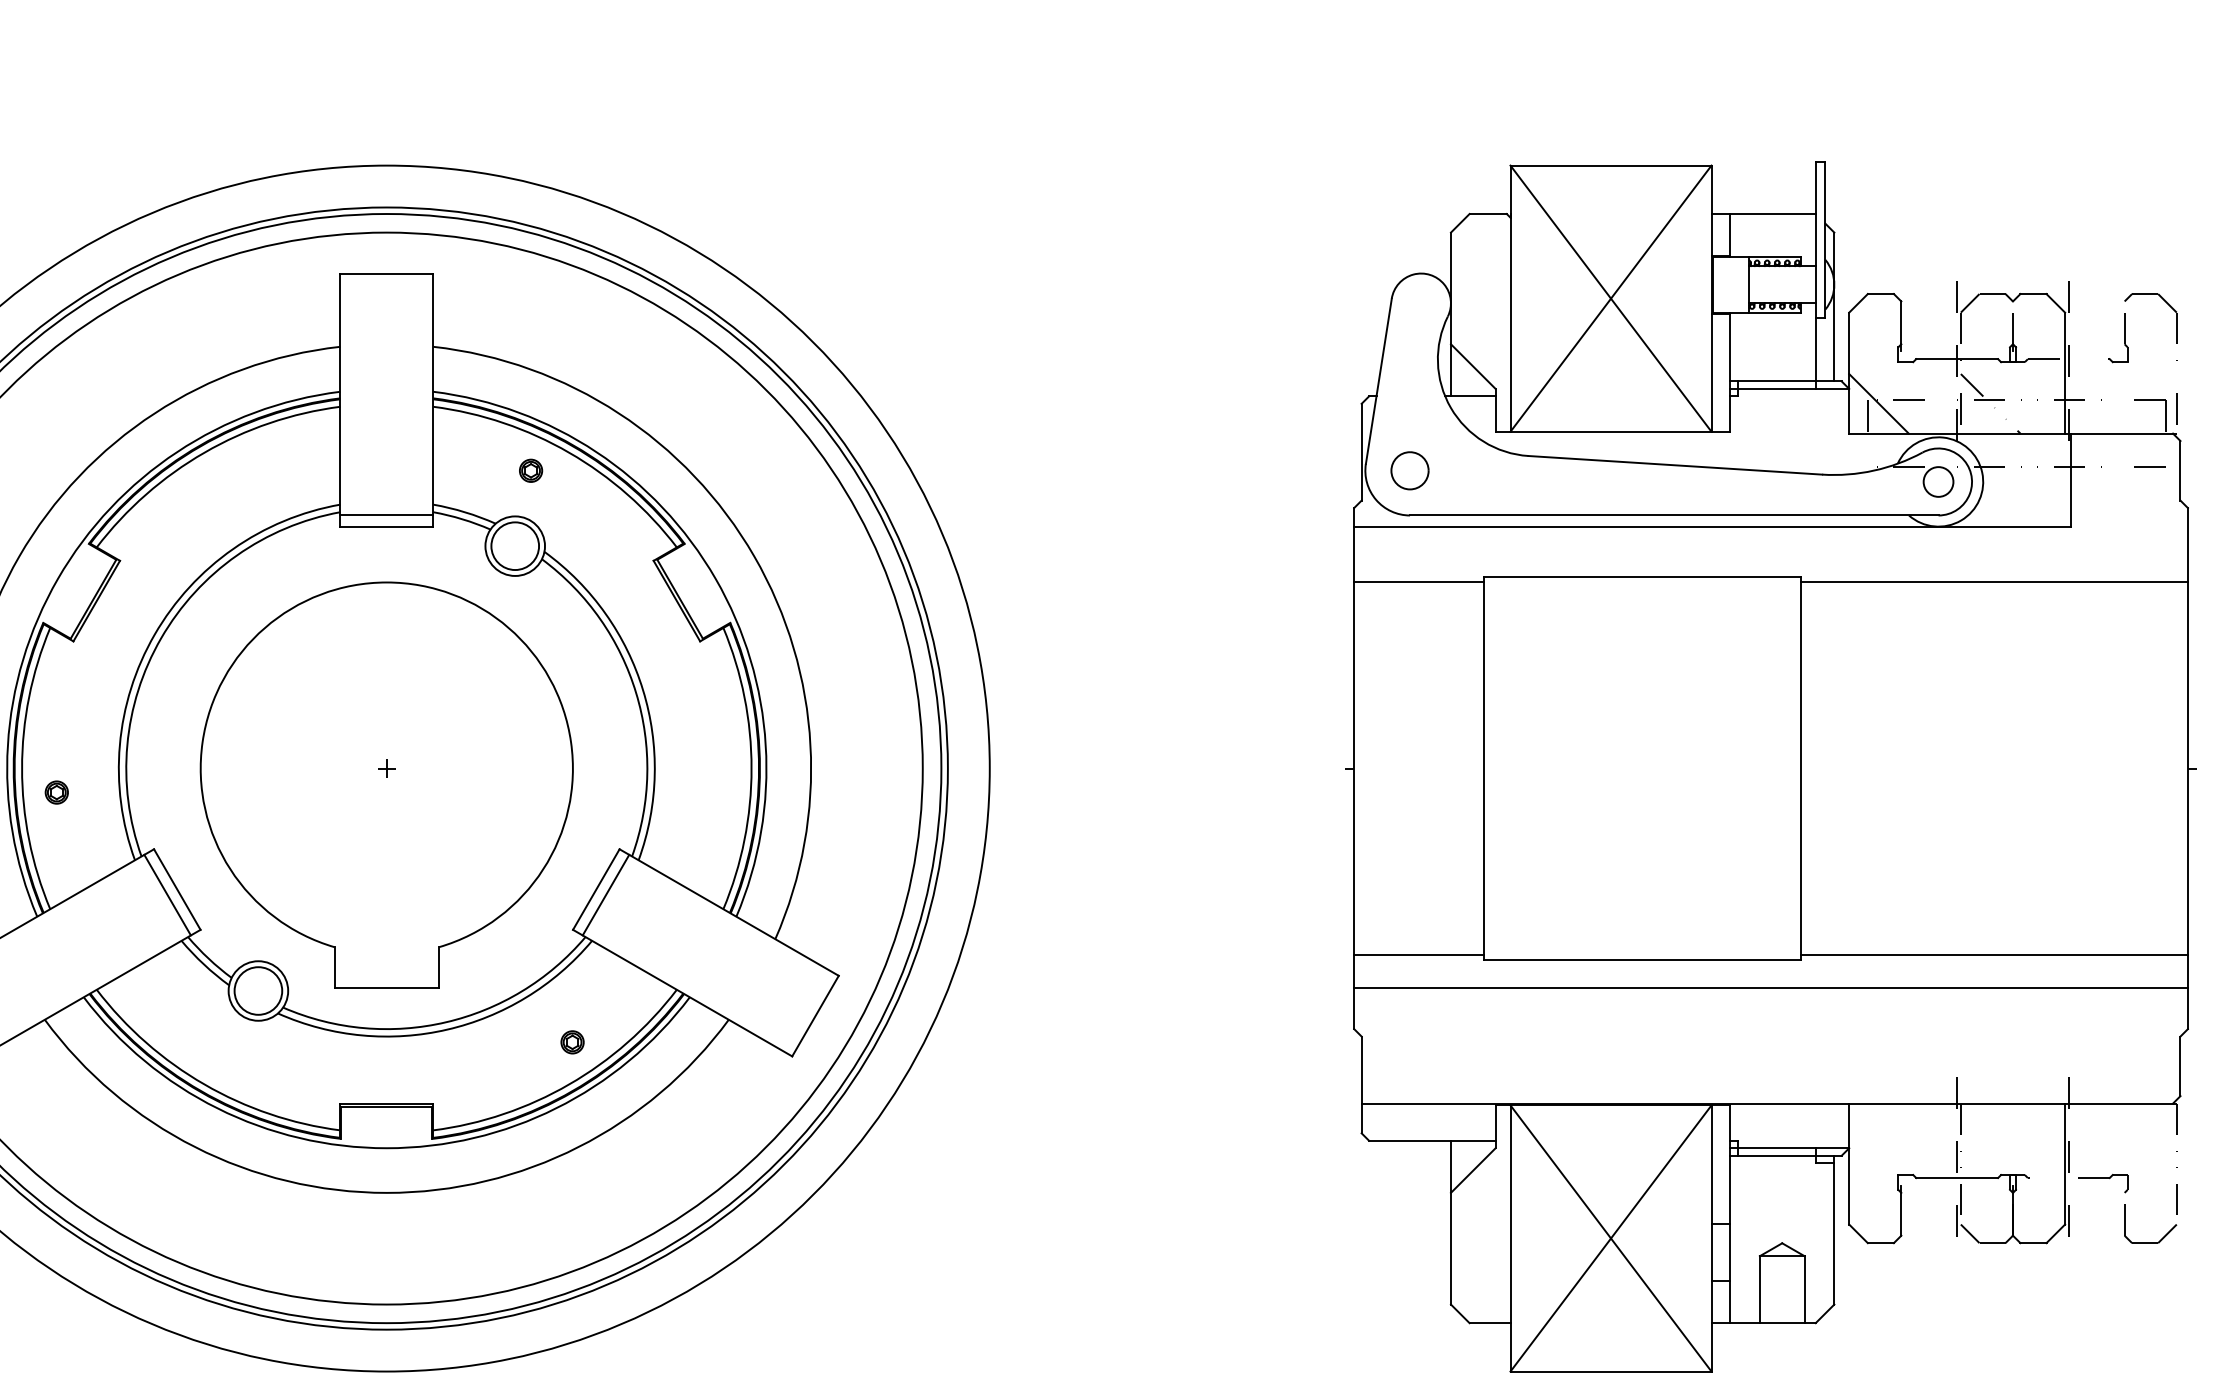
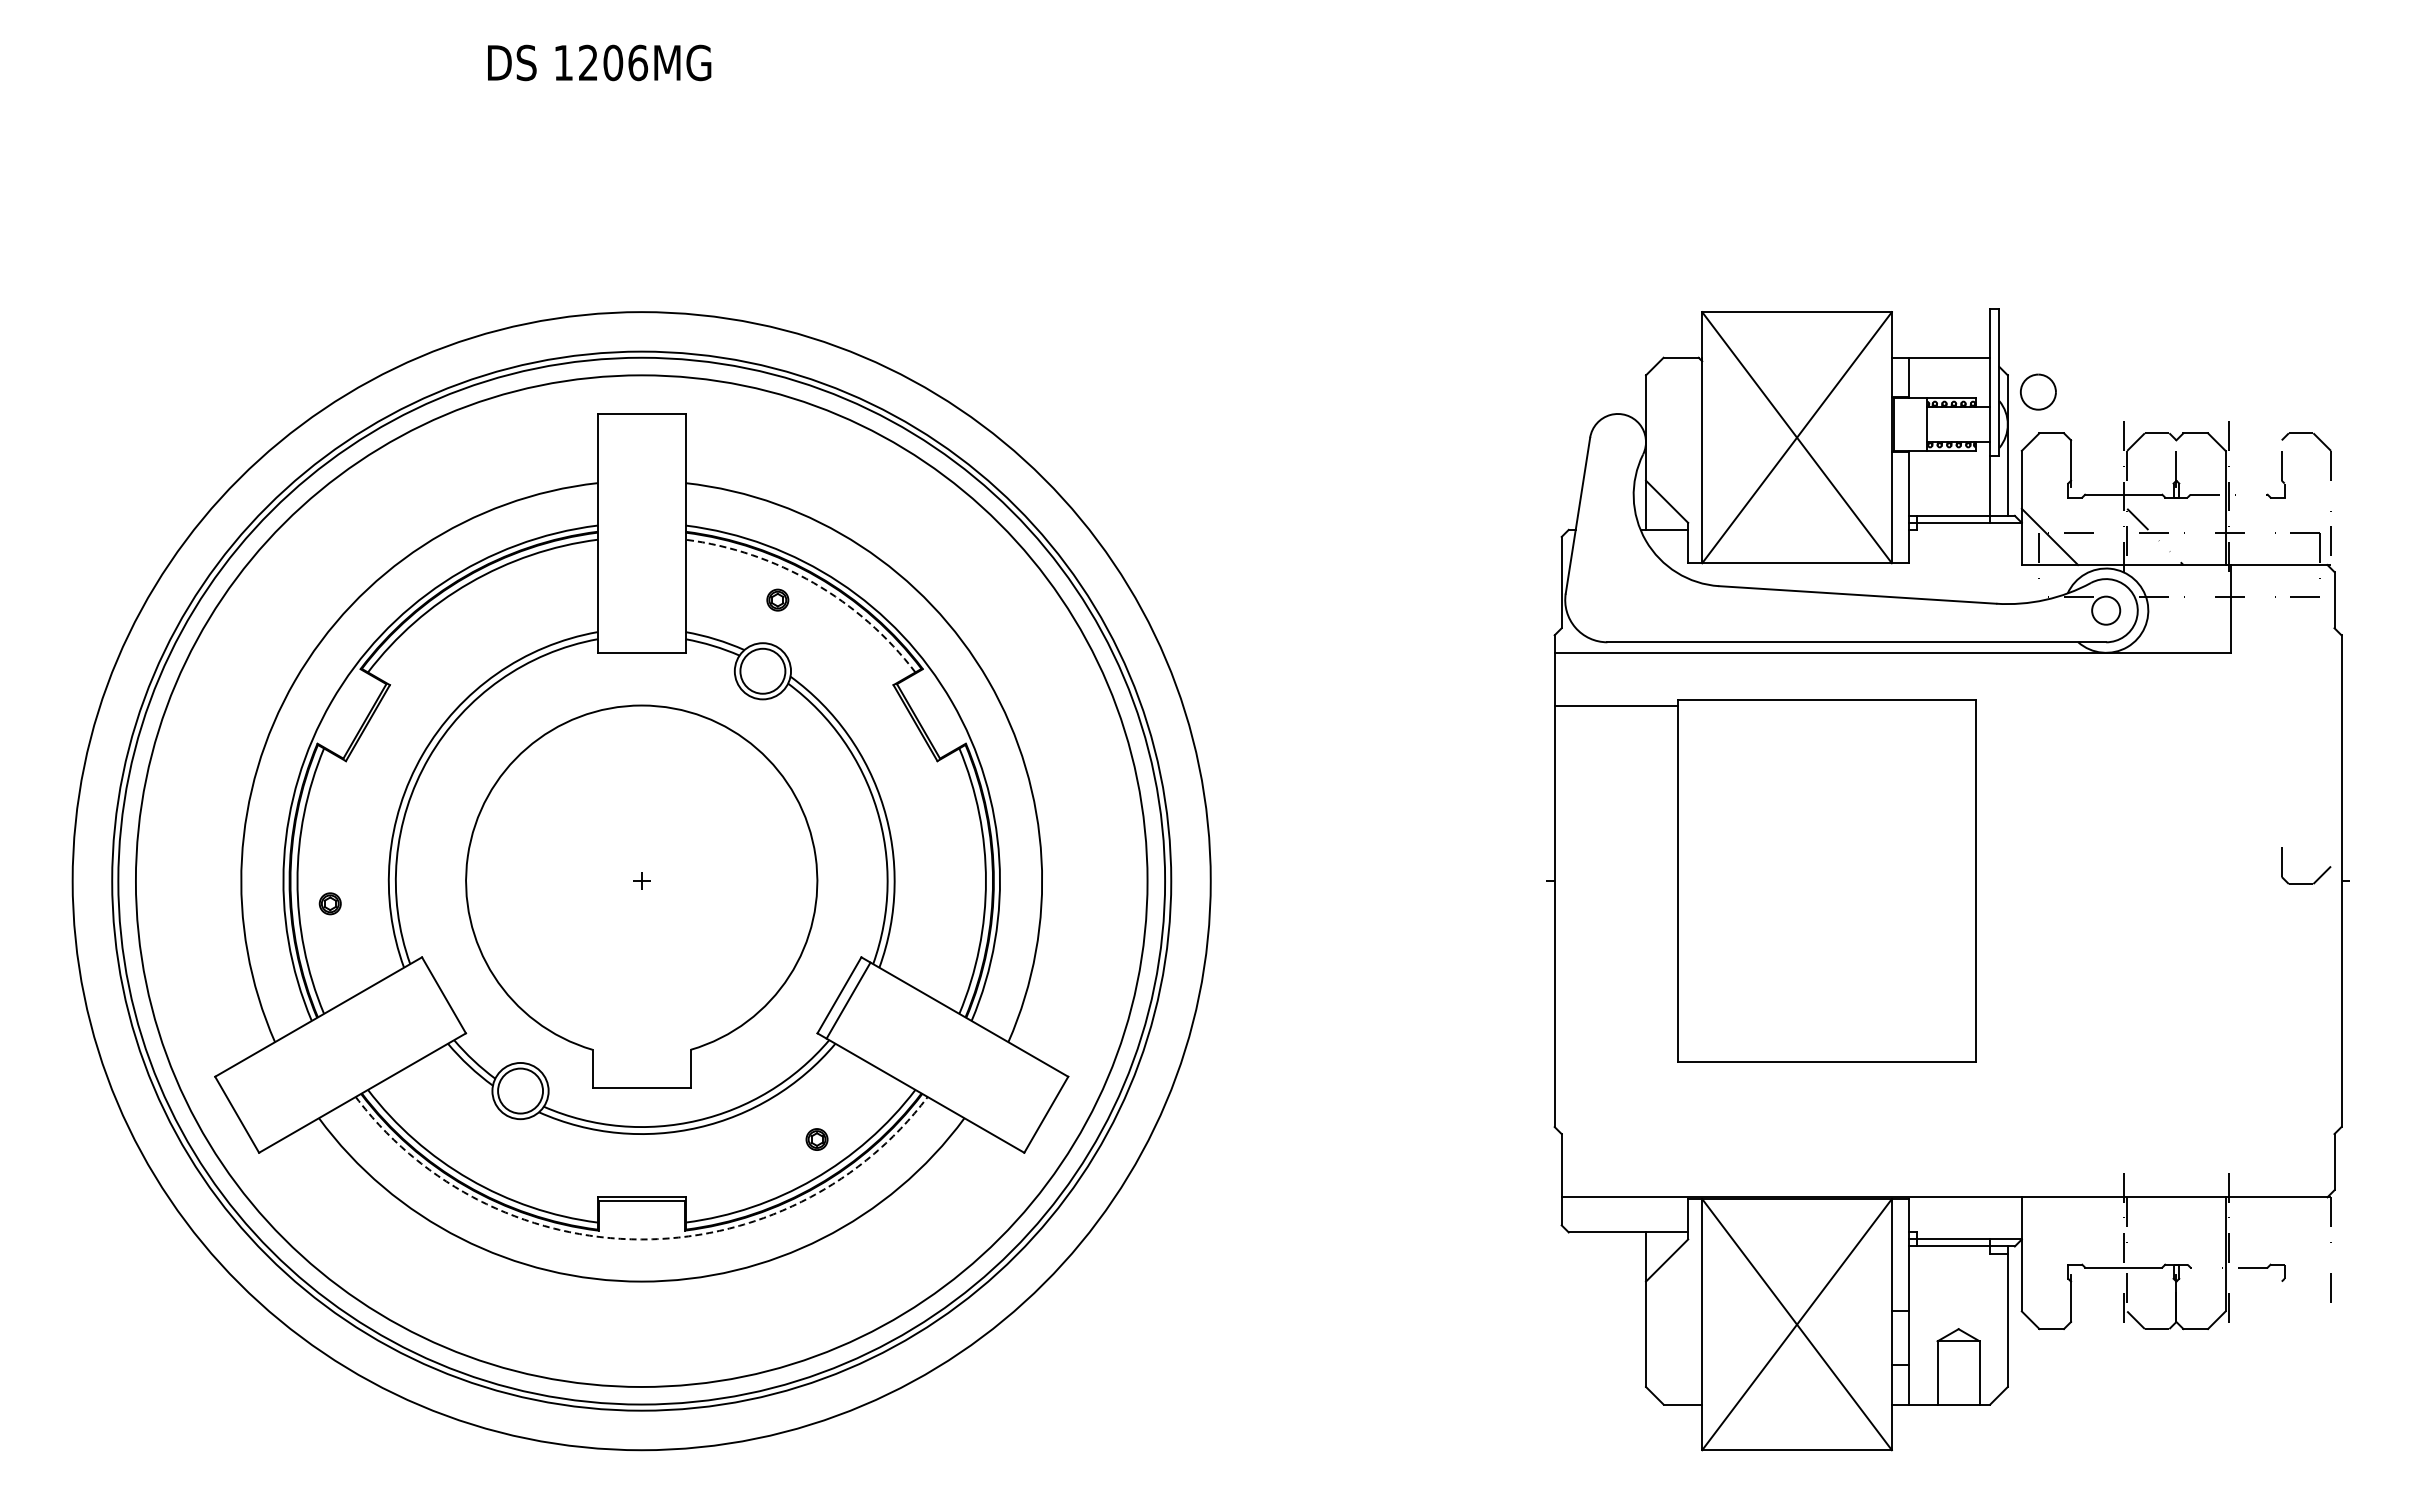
arc: (568, 453) -> (813, 583), solid -> dashed
part: (1410, 470) -> (2038, 391), moved
line: (386, 515) -> (641, 642), removed
line: (1993, 582) -> (2158, 705), removed
line: (167, 895) -> (434, 1000), removed
line: (1418, 954) -> (1615, 1056), removed
line: (1993, 954) -> (2158, 1056), removed
line: (1770, 988) -> (1947, 1088), removed
arc: (386, 1148) -> (641, 1239), solid -> dashed
part: (2163, 1236) -> (2318, 877), moved

